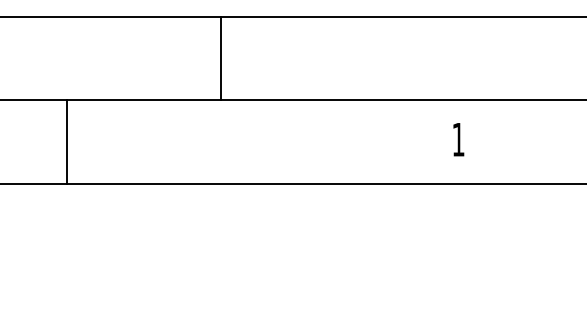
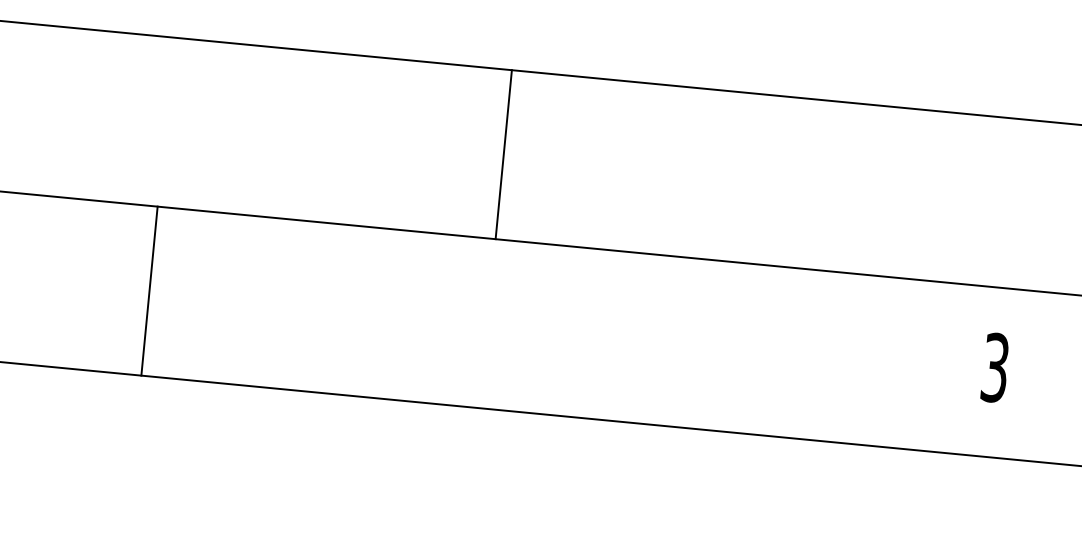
line: (220, 58) -> (503, 154), moved
text: (458, 139) -> (995, 367), 1 -> 3
line: (66, 141) -> (148, 290), moved

